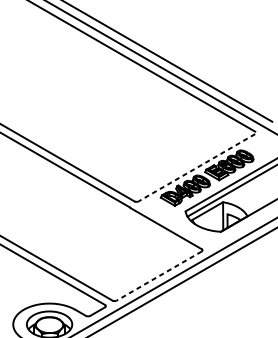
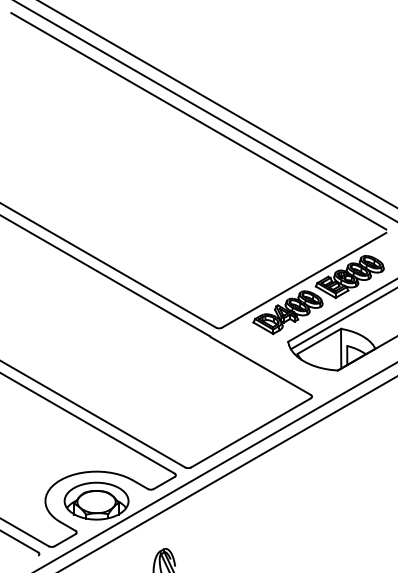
line: (197, 167) -> (304, 280), dashed -> solid
line: (158, 276) -> (250, 433), dashed -> solid

